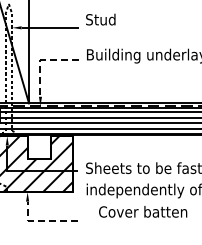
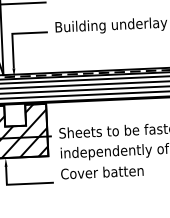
line: (40, 59) -> (12, 33), dashed -> solid
text: (143, 211) -> (102, 171), moved
line: (42, 220) -> (20, 183), dashed -> solid

